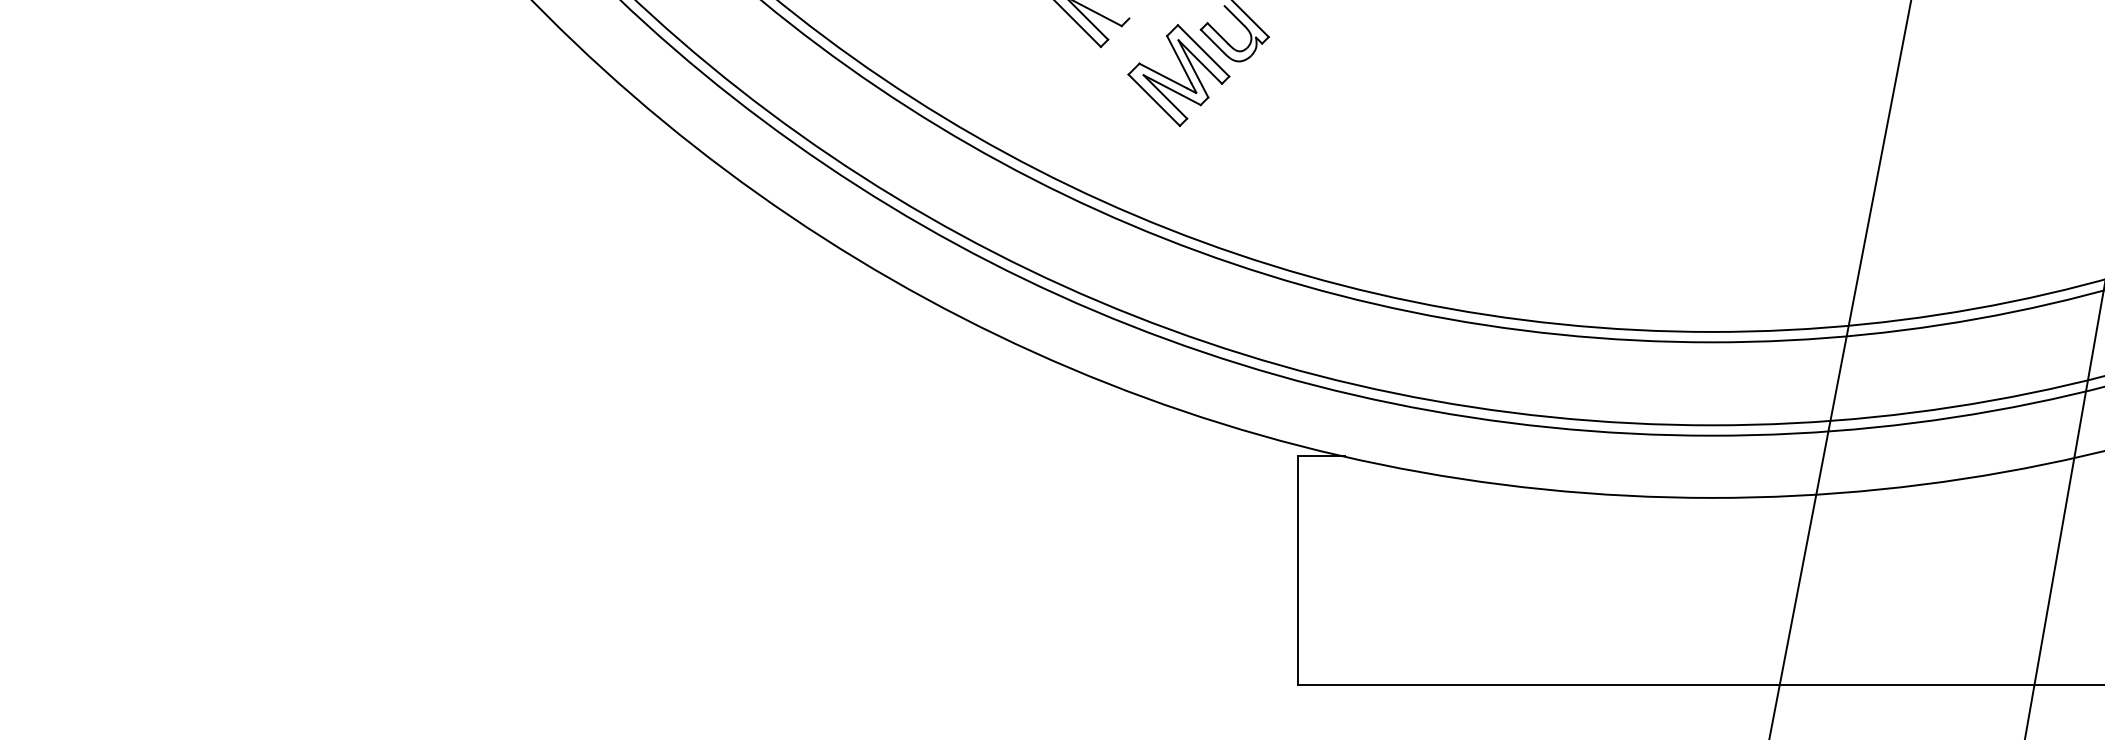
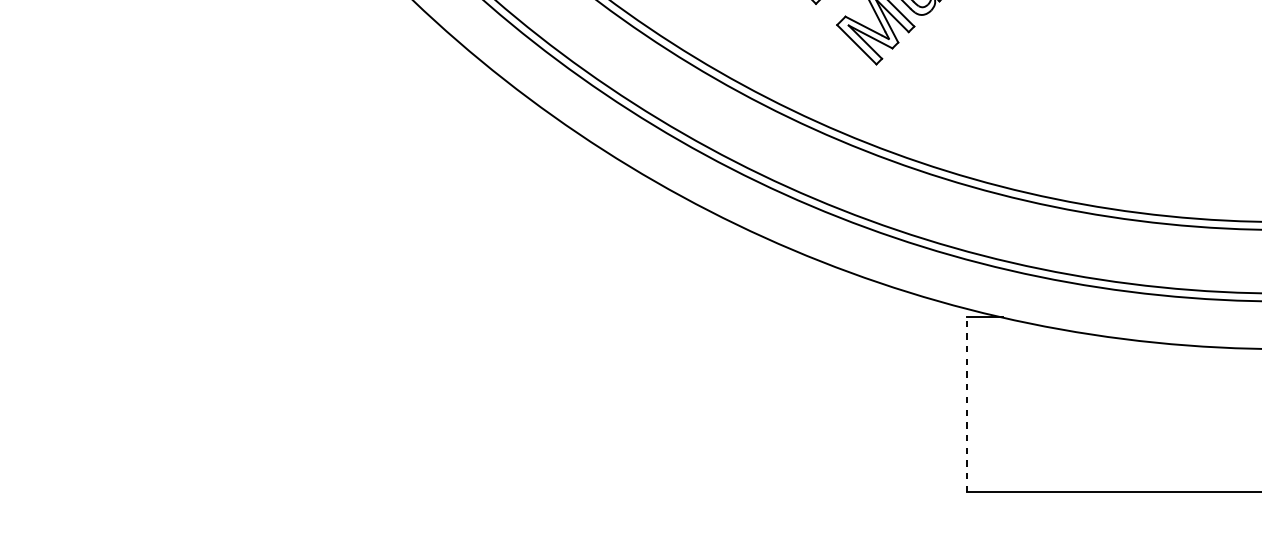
line: (1297, 570) -> (966, 404), solid -> dashed

